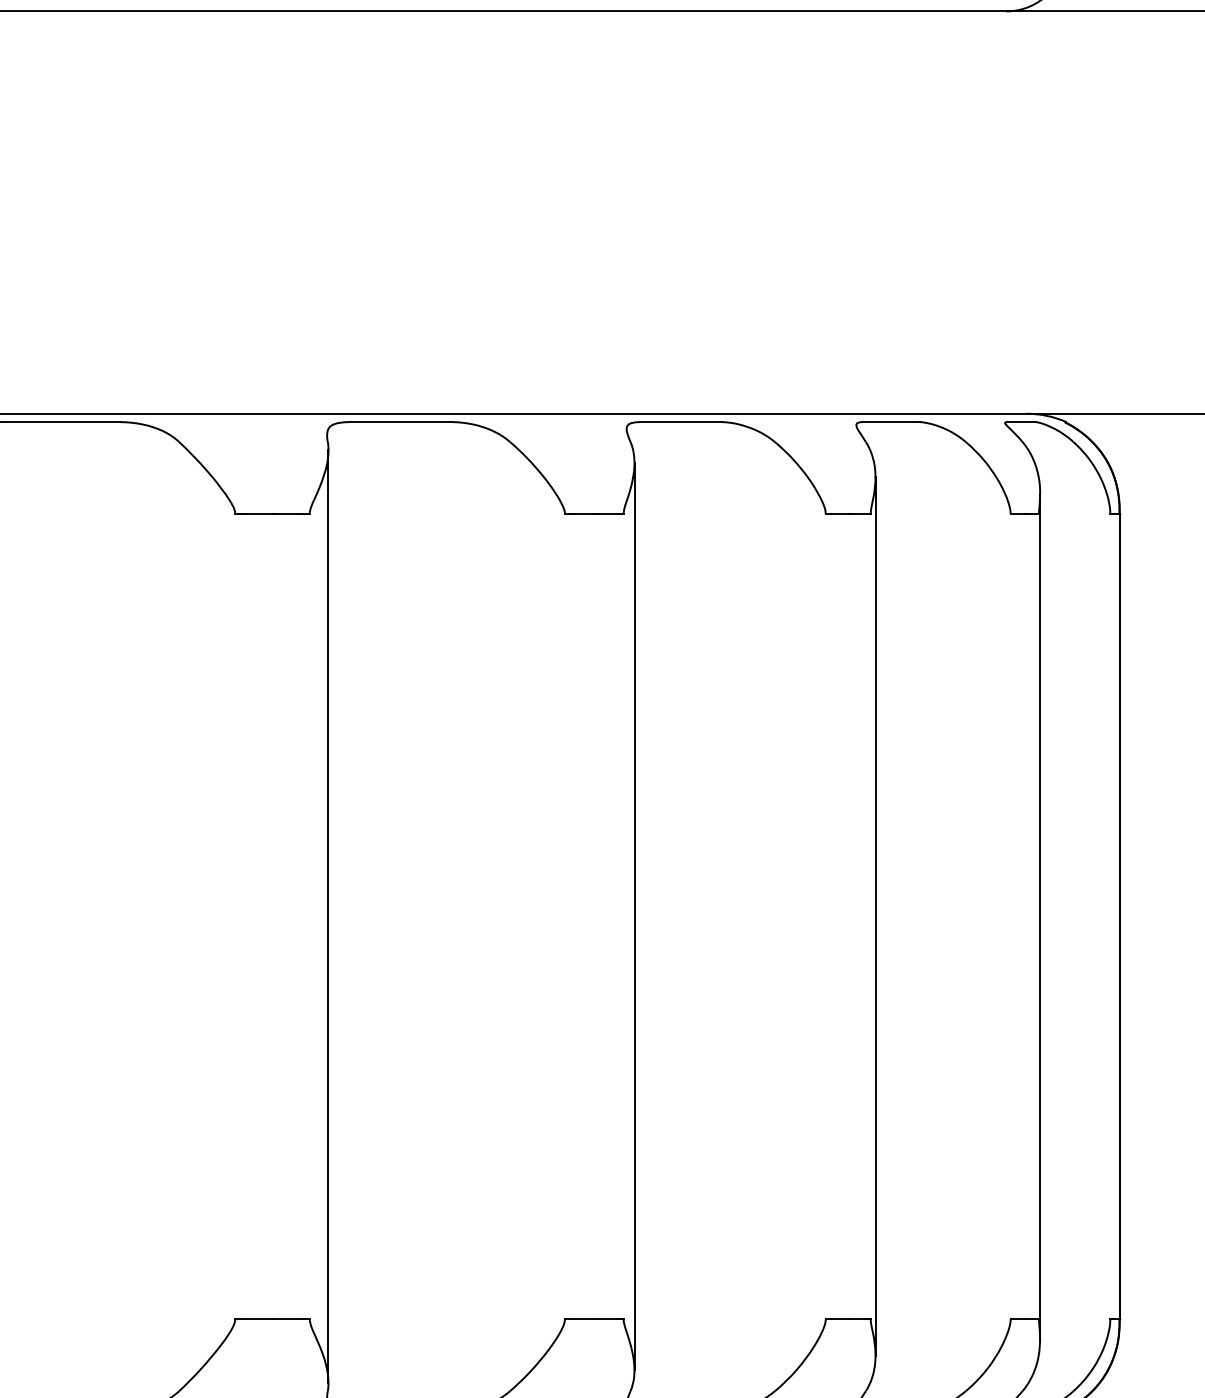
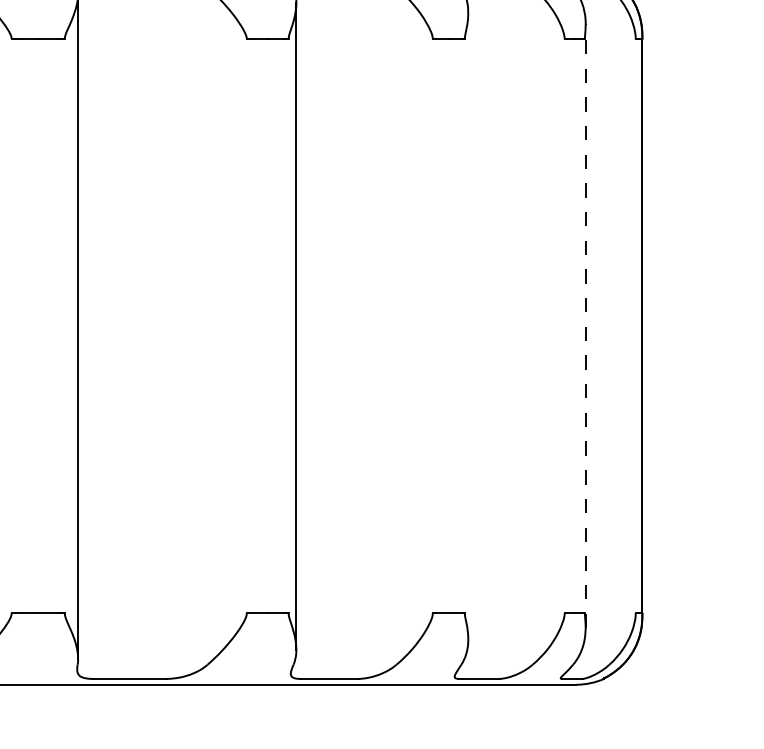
line: (875, 916) -> (468, 326), removed
line: (1040, 916) -> (585, 326), solid -> dashed

